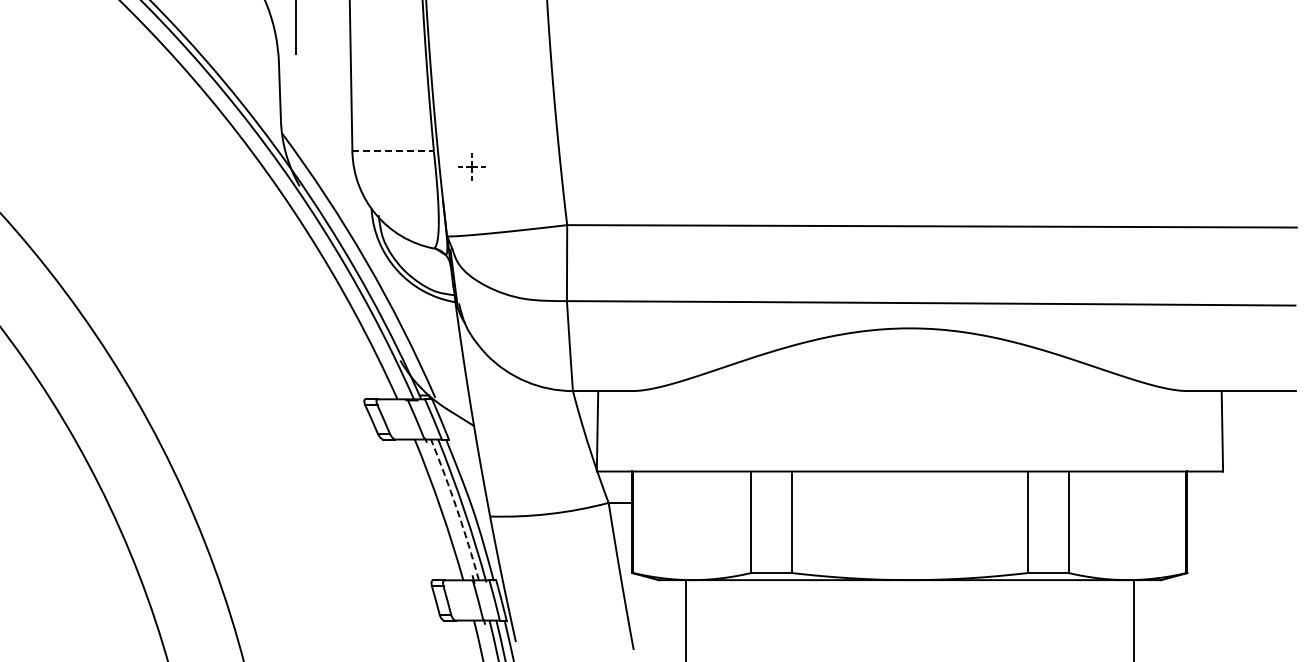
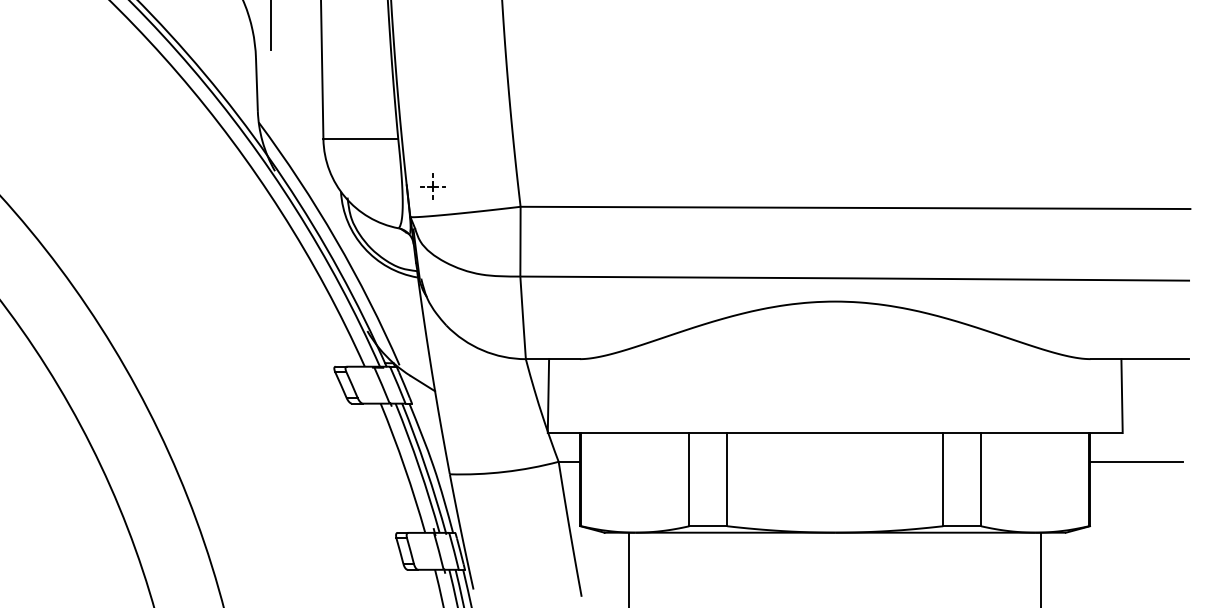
line: (393, 151) -> (361, 139), dashed -> solid
part: (471, 166) -> (432, 186), moved
line: (1237, 502) -> (1135, 461), added
arc: (457, 509) -> (419, 467), dashed -> solid

